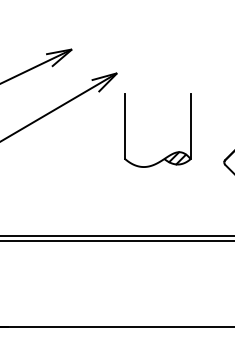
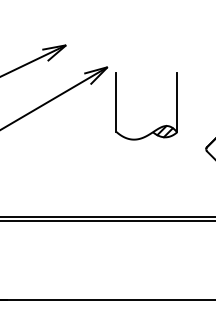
part: (169, 154) -> (157, 128), moved

